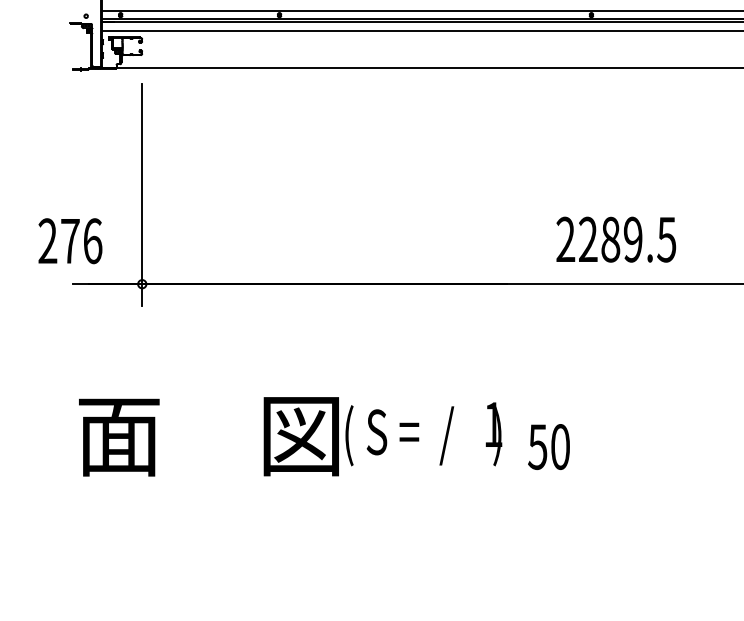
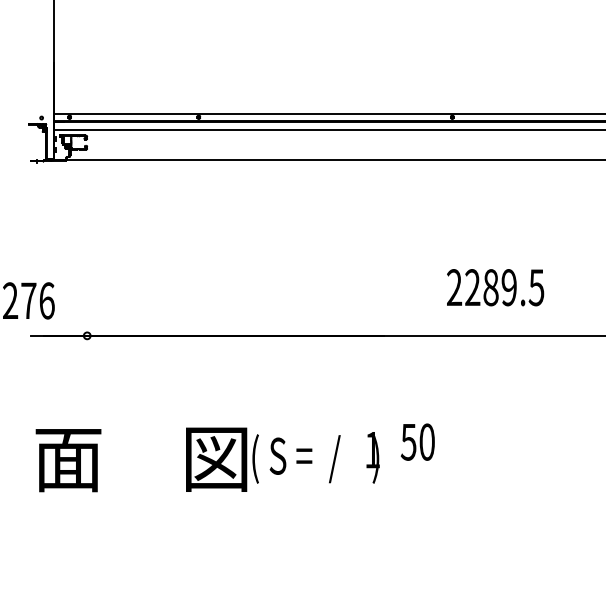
line: (142, 195) -> (87, 263), removed
text: (616, 239) -> (495, 287), moved
text: (548, 446) -> (417, 441), moved

